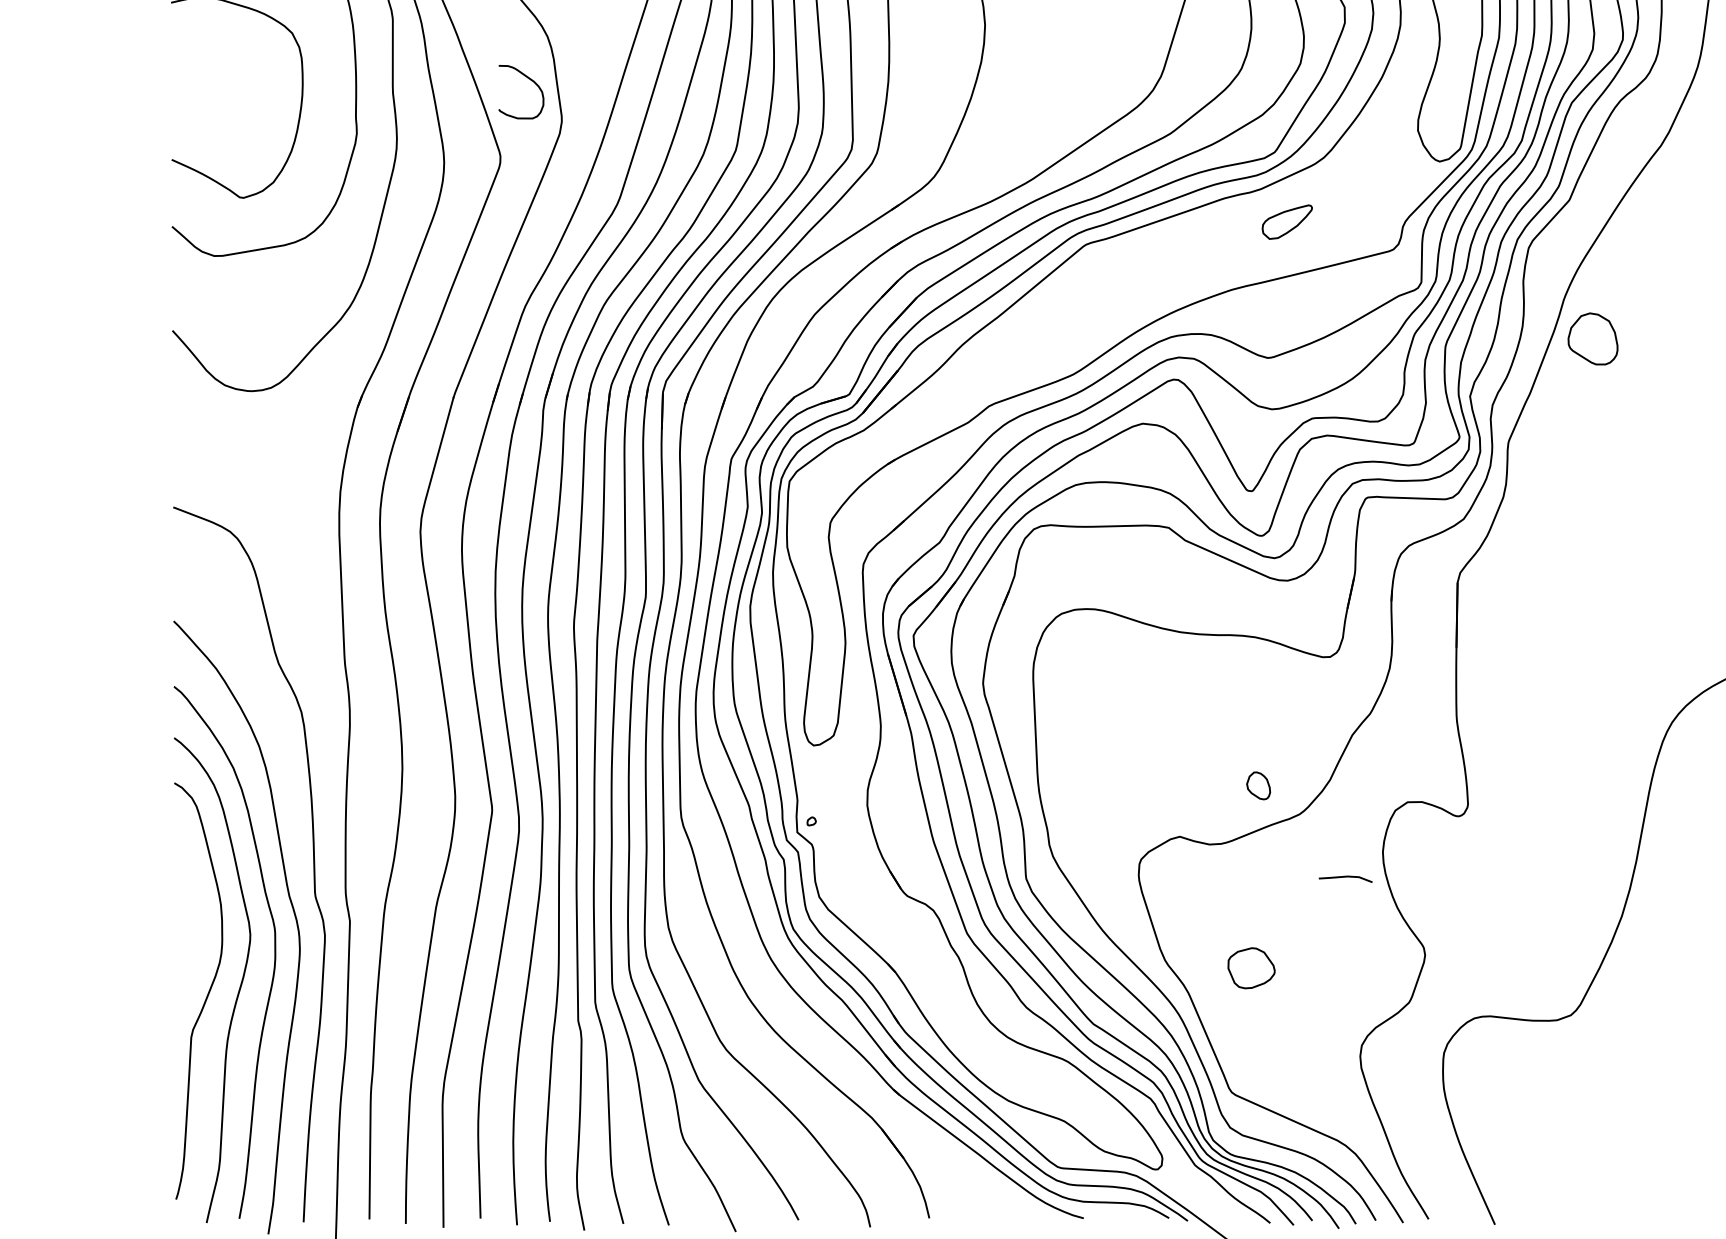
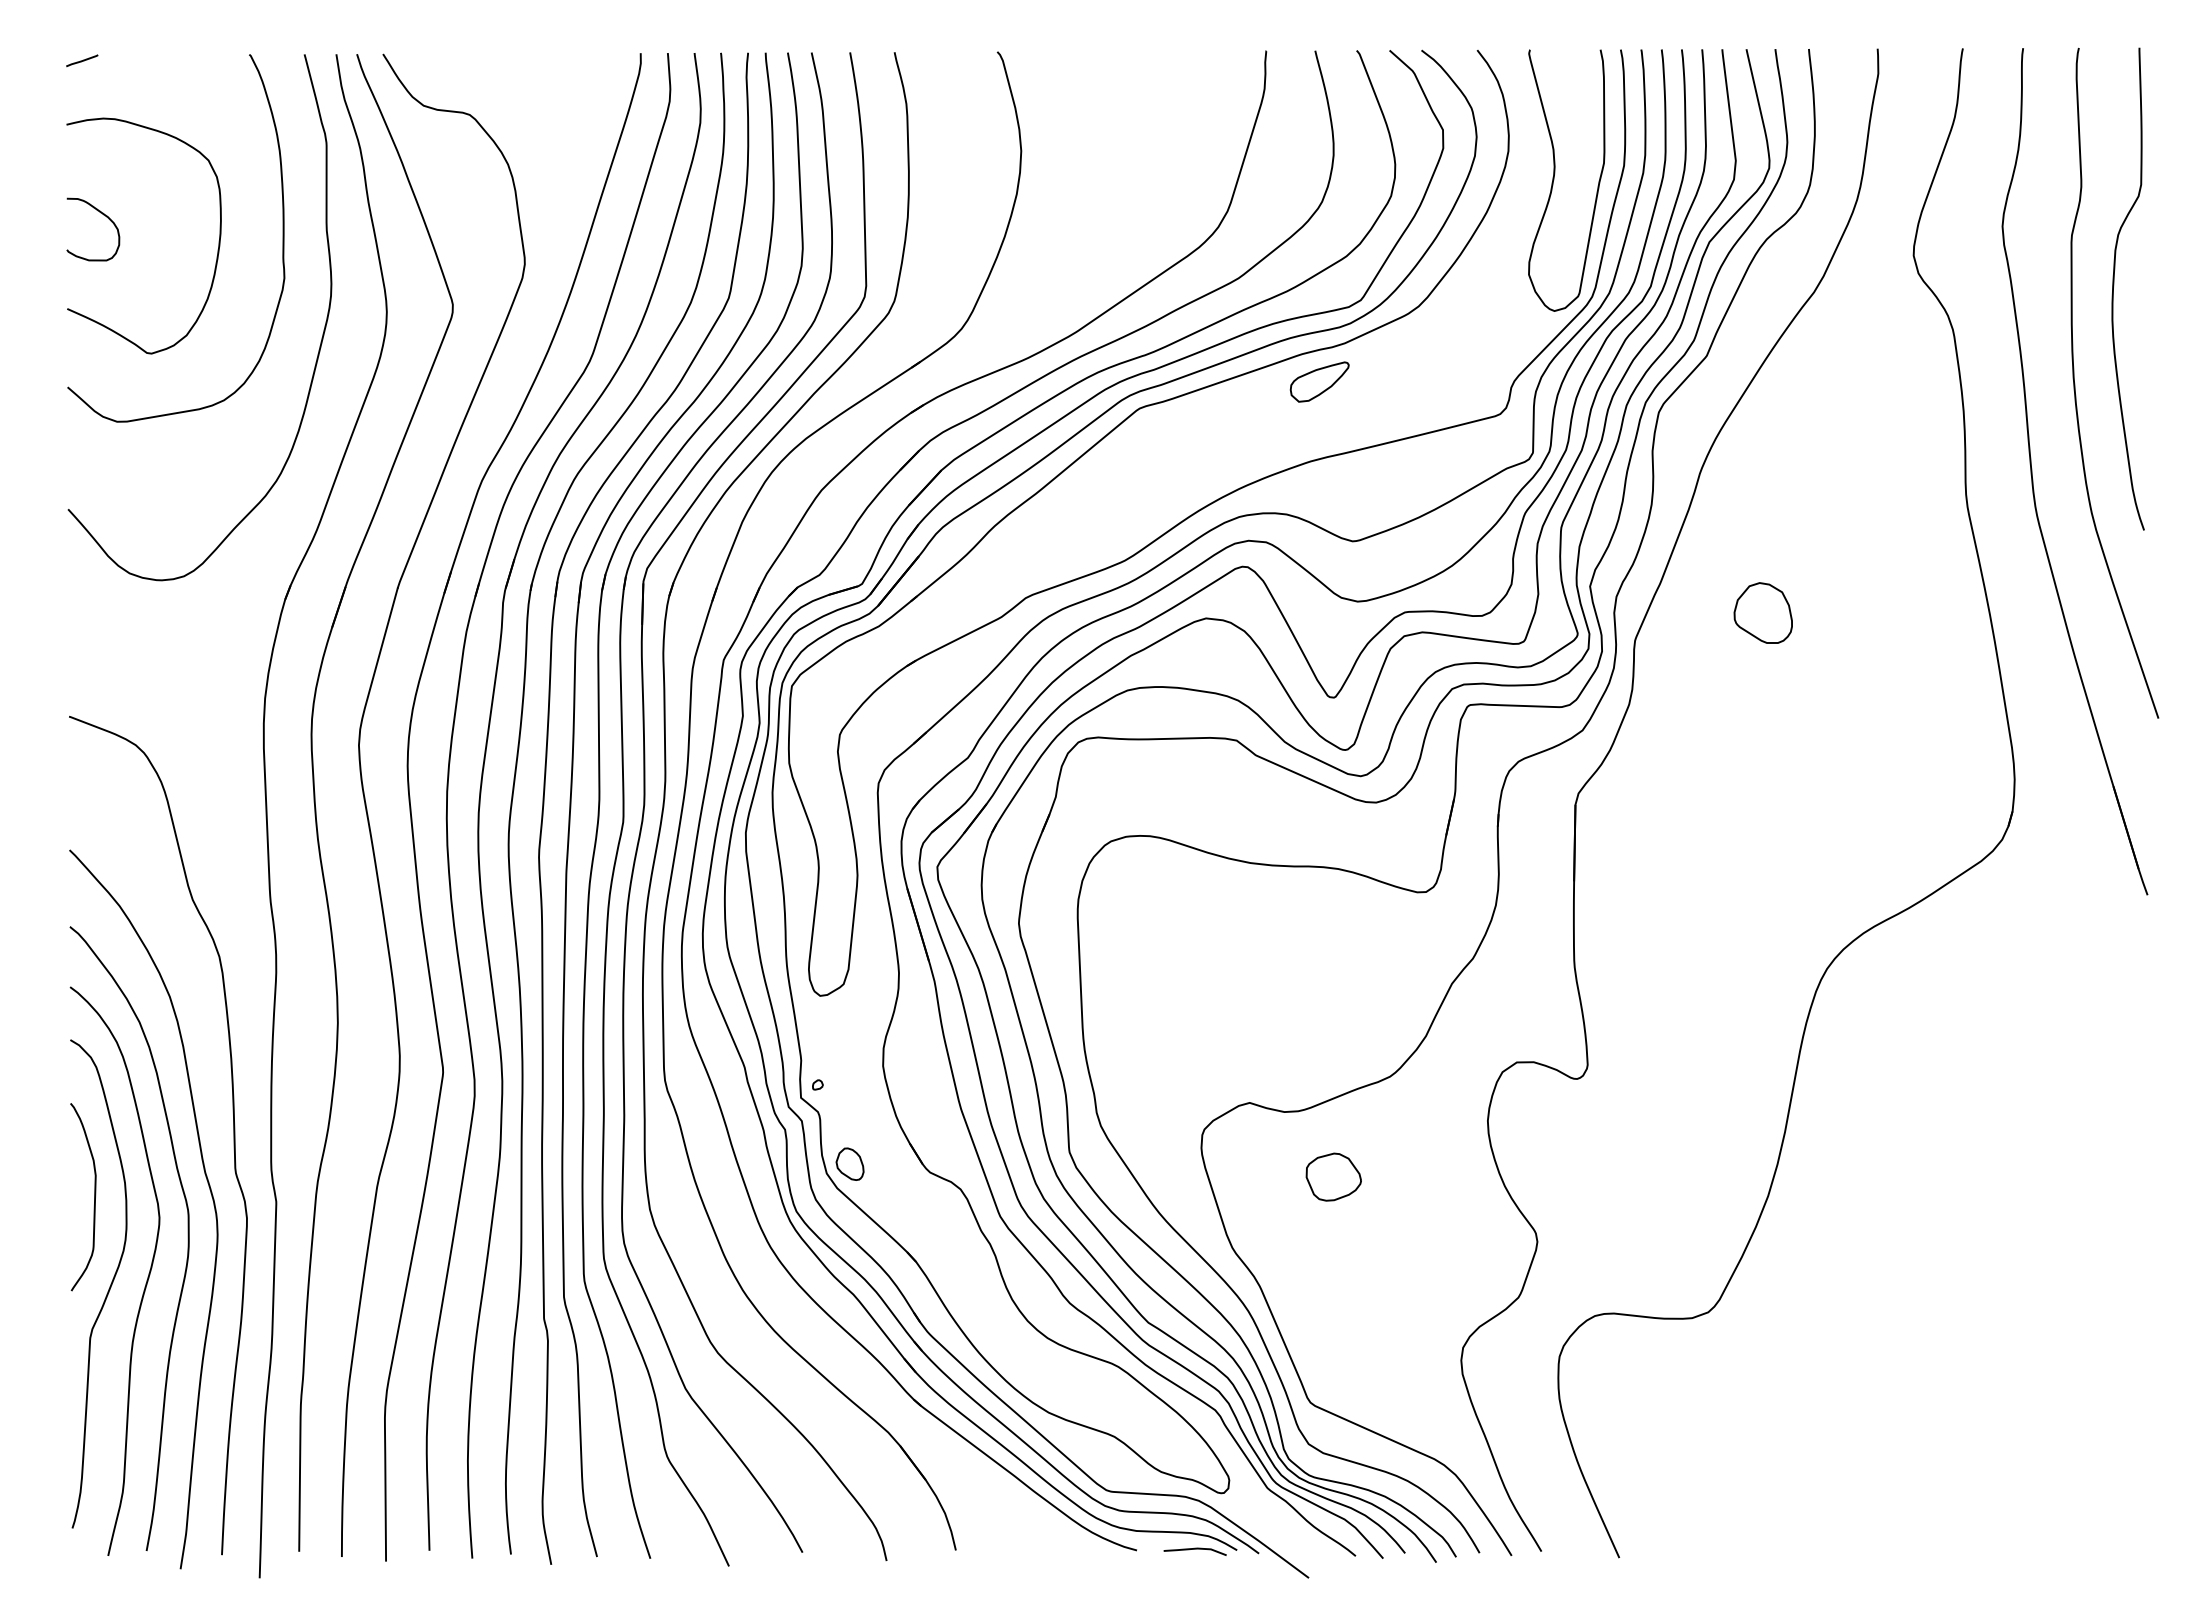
curve: (530, 80) -> (103, 215), moved
part: (1287, 221) -> (1319, 381), moved
part: (1592, 338) -> (1762, 612), moved
part: (1258, 785) -> (849, 1163), moved
line: (1345, 877) -> (1194, 1549), moved
curve: (194, 917) -> (94, 1197), added
part: (1251, 967) -> (1333, 1176), moved

